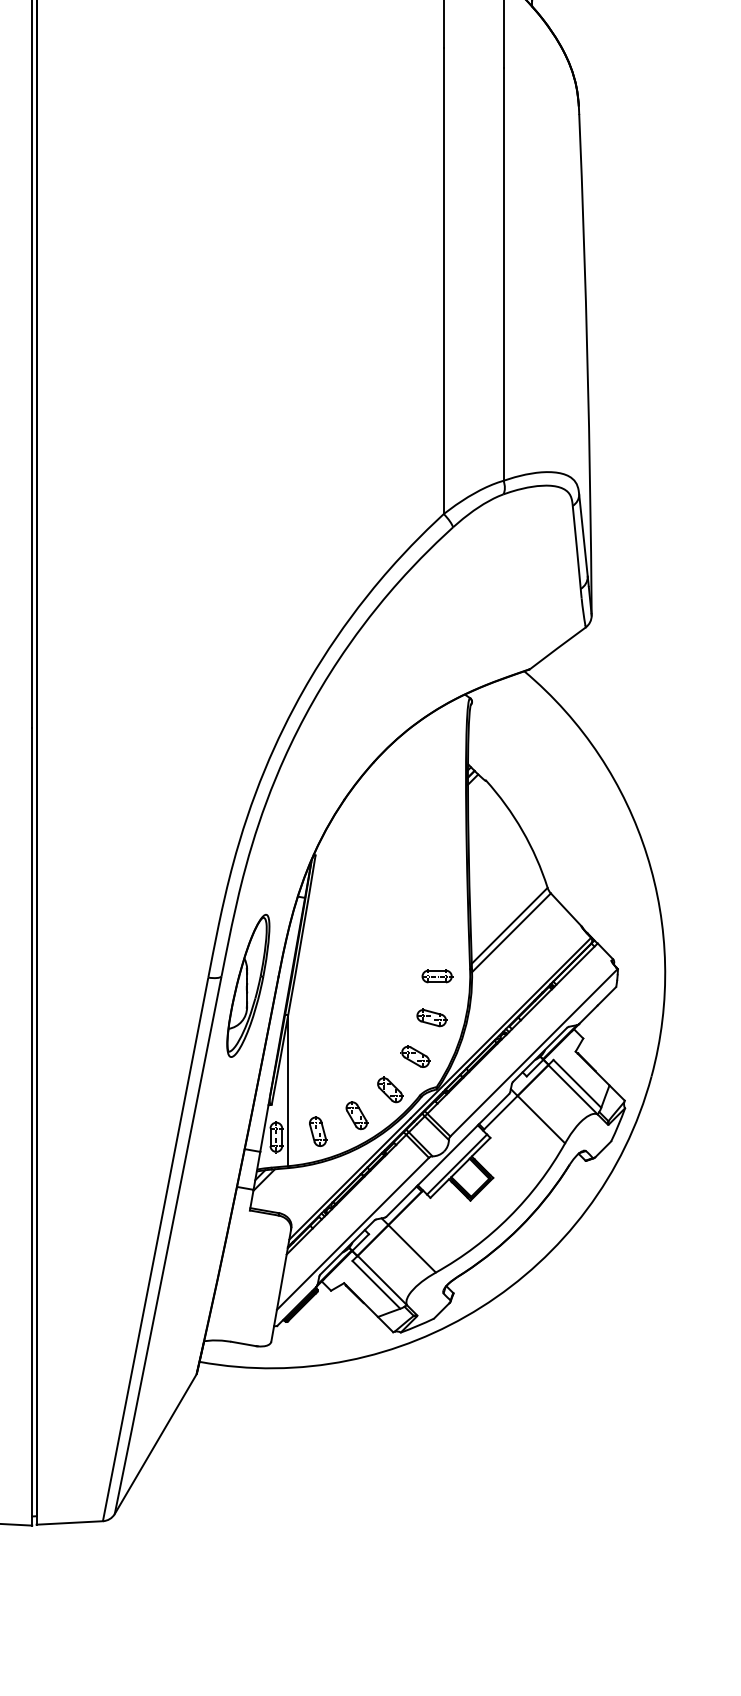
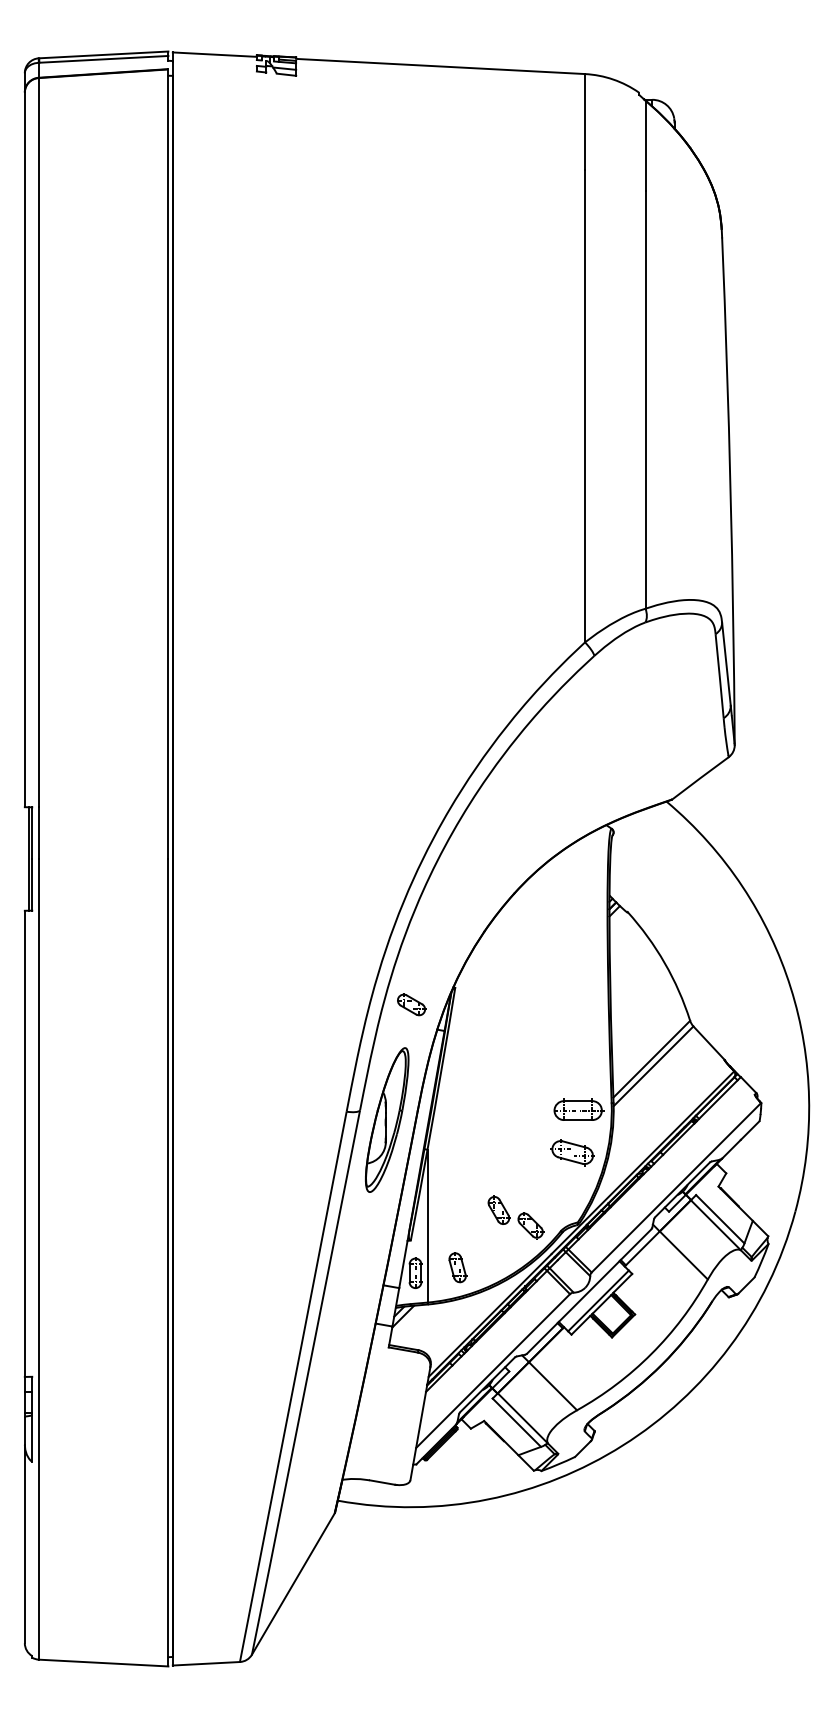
part: (437, 976) -> (578, 1110), size x1.6
part: (431, 1017) -> (572, 1152), size x1.4
part: (415, 1056) -> (411, 1004), moved
part: (356, 1114) -> (498, 1209), moved

